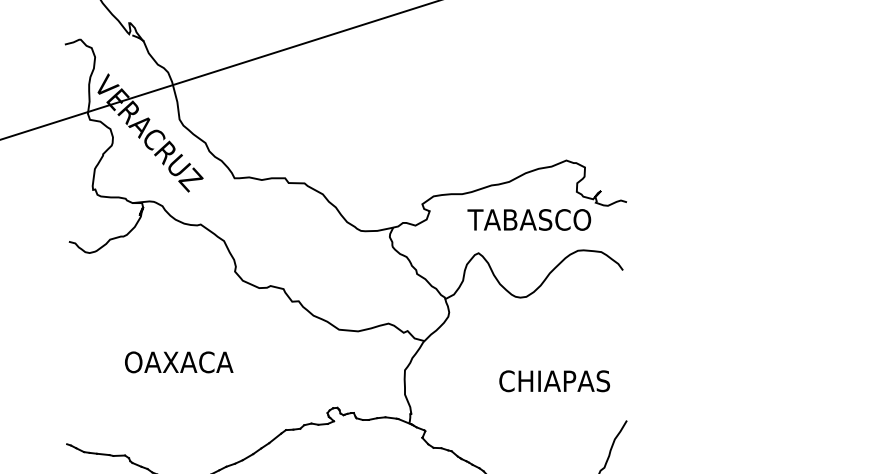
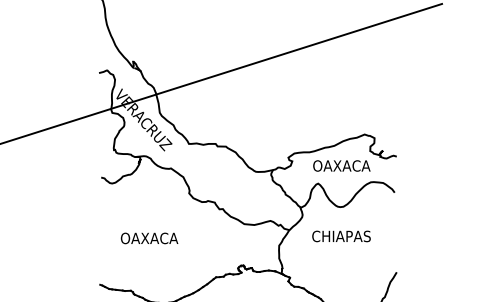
text: (528, 219) -> (344, 165), TABASCO -> OAXACA
text: (179, 362) -> (149, 238), moved
text: (554, 381) -> (341, 236), moved

